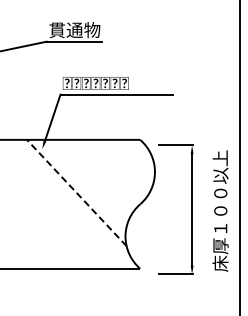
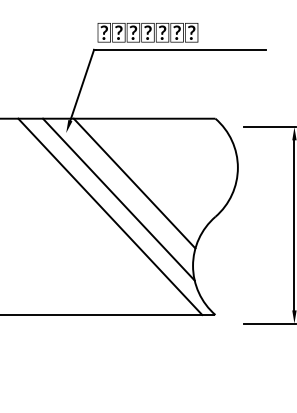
line: (87, 182) -> (135, 183), added
line: (76, 193) -> (118, 200), dashed -> solid
line: (70, 203) -> (109, 215), added

